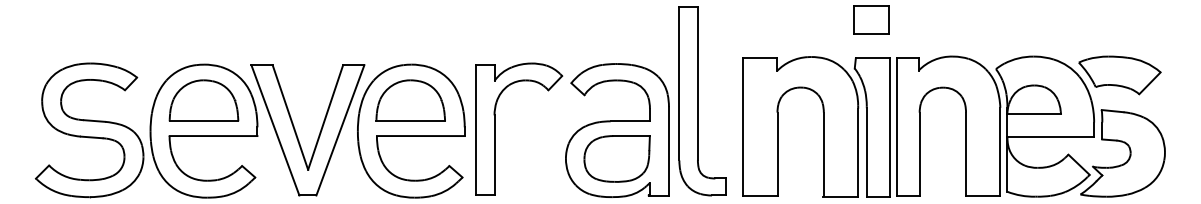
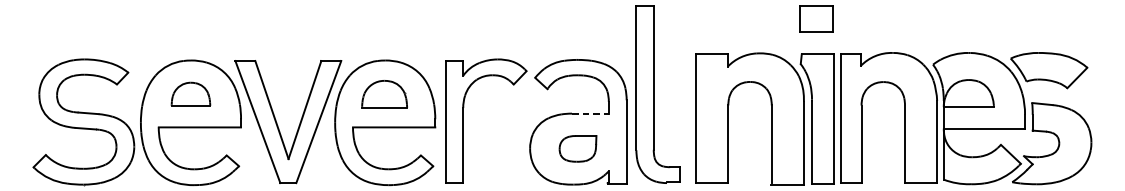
part: (203, 100) -> (190, 94), size x0.6
part: (410, 100) -> (384, 94), size x0.7
line: (630, 121) -> (590, 113), solid -> dashed
part: (616, 158) -> (577, 148), size x0.6

